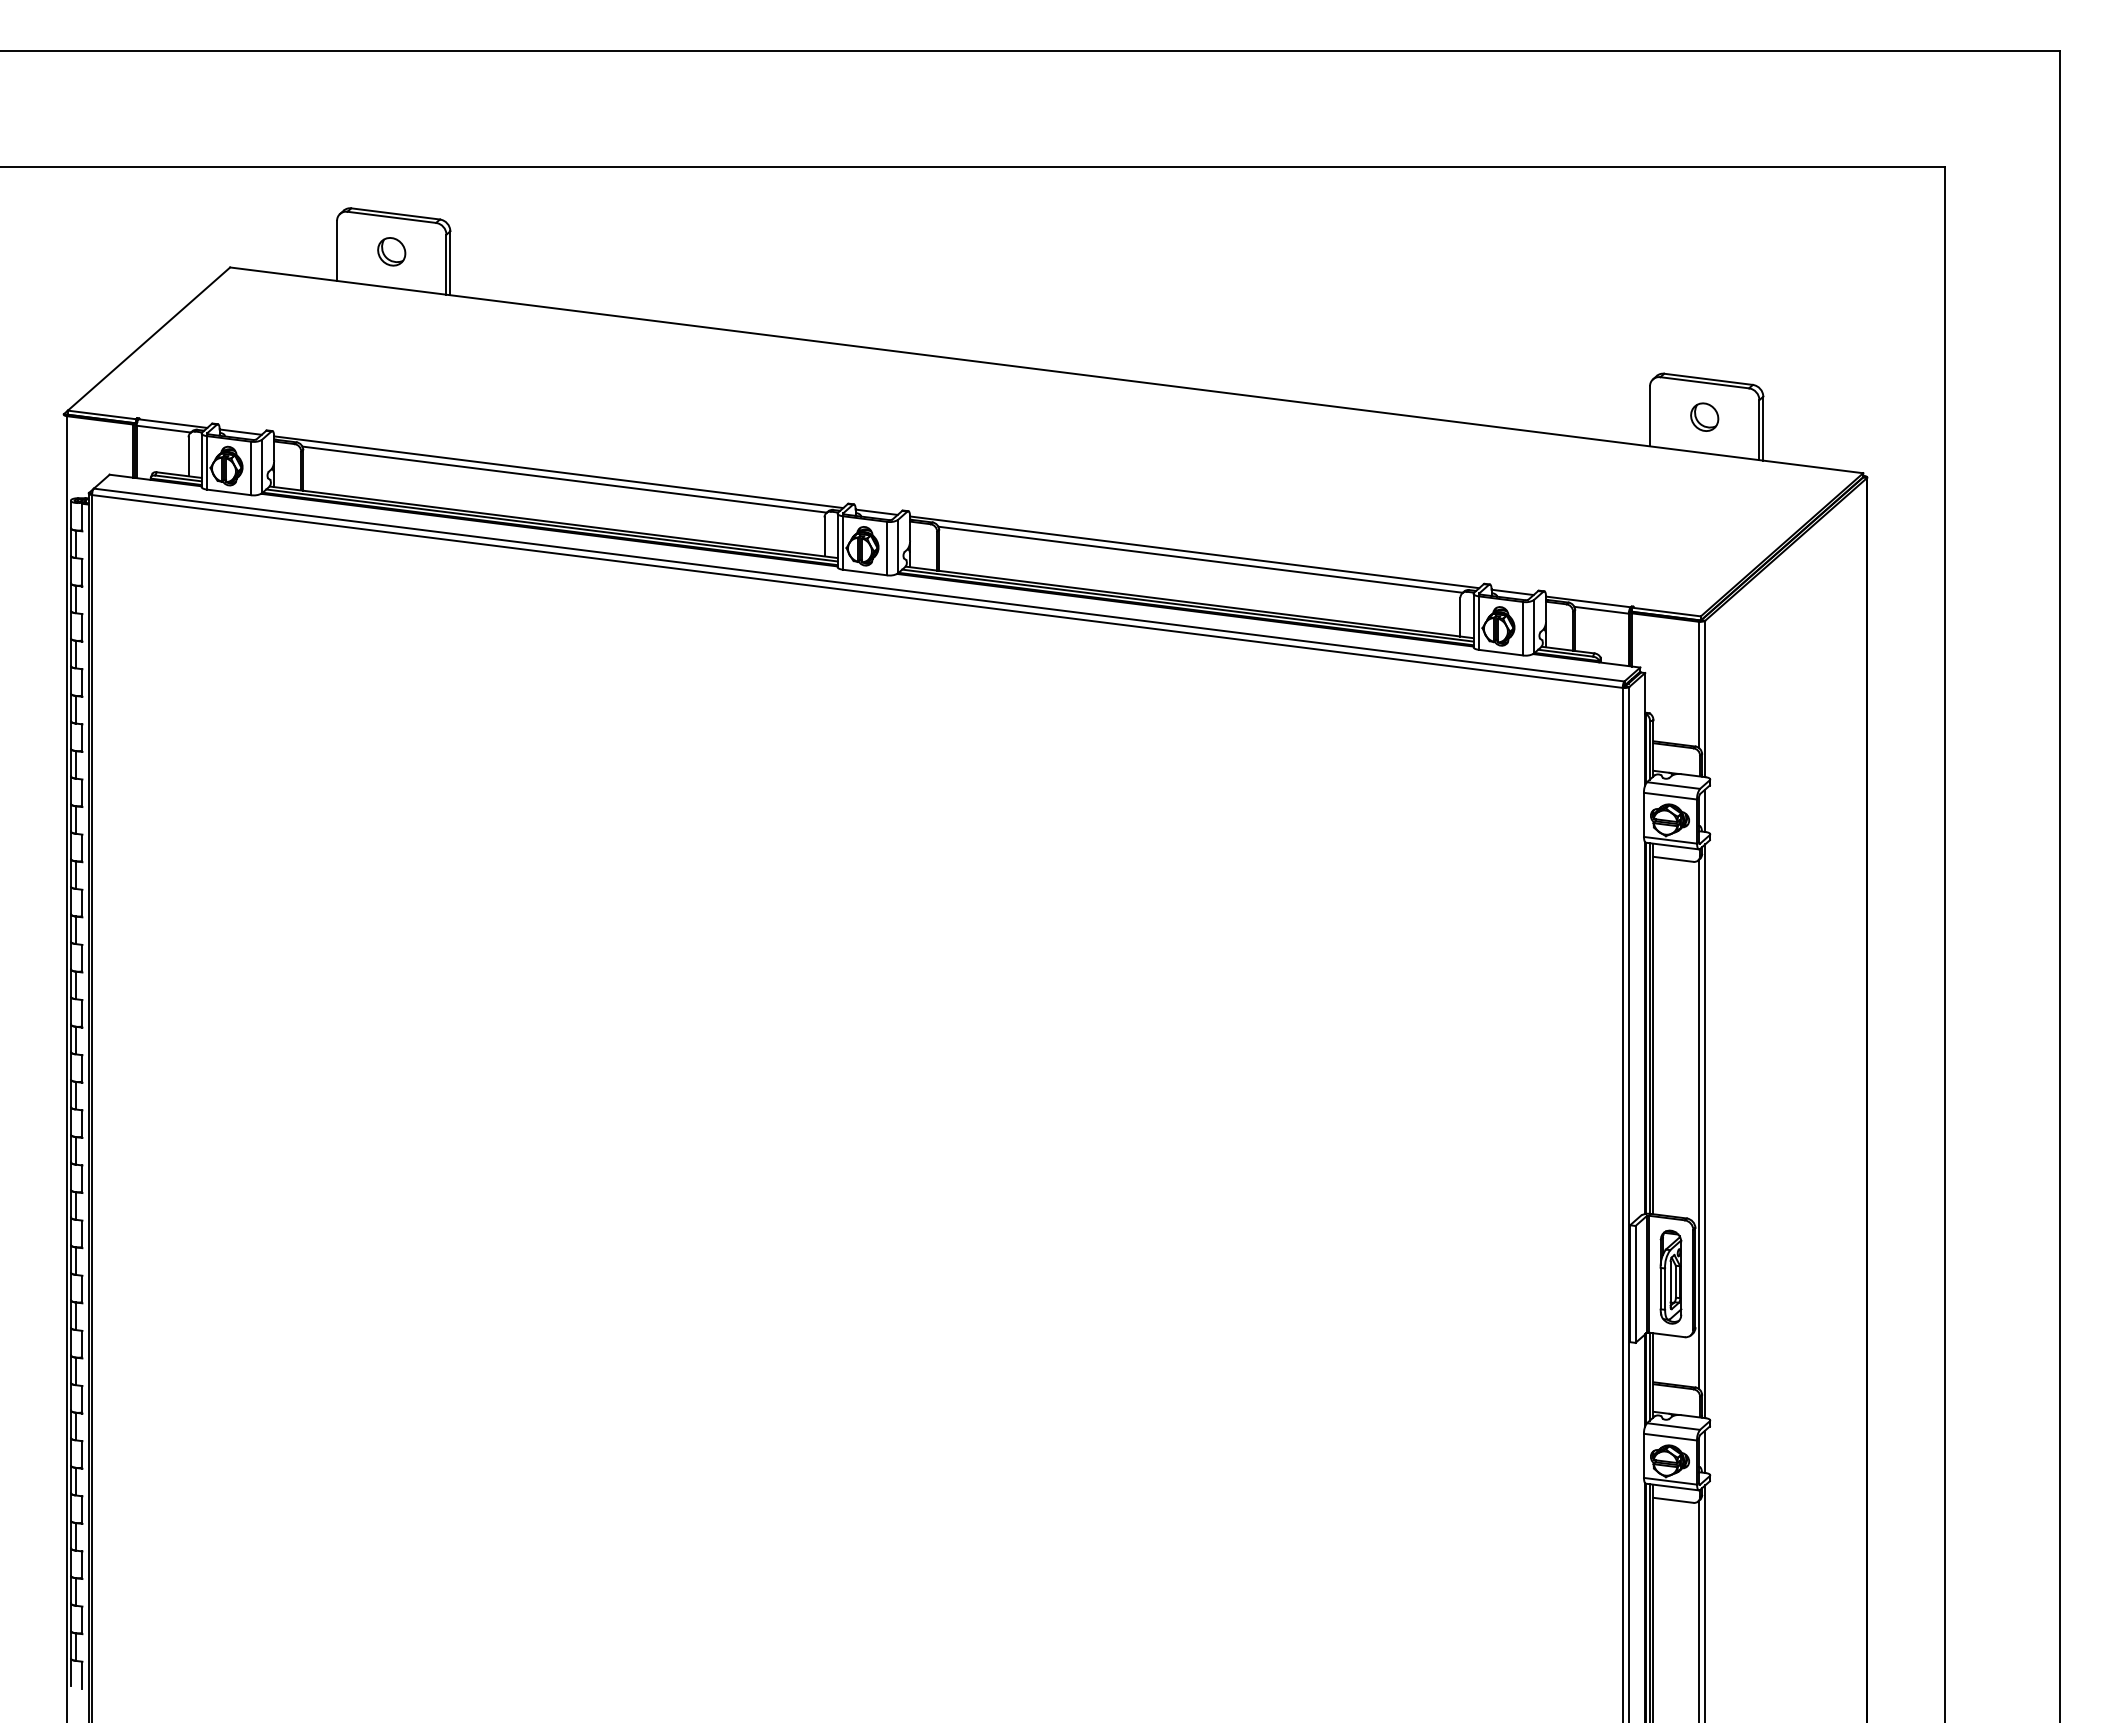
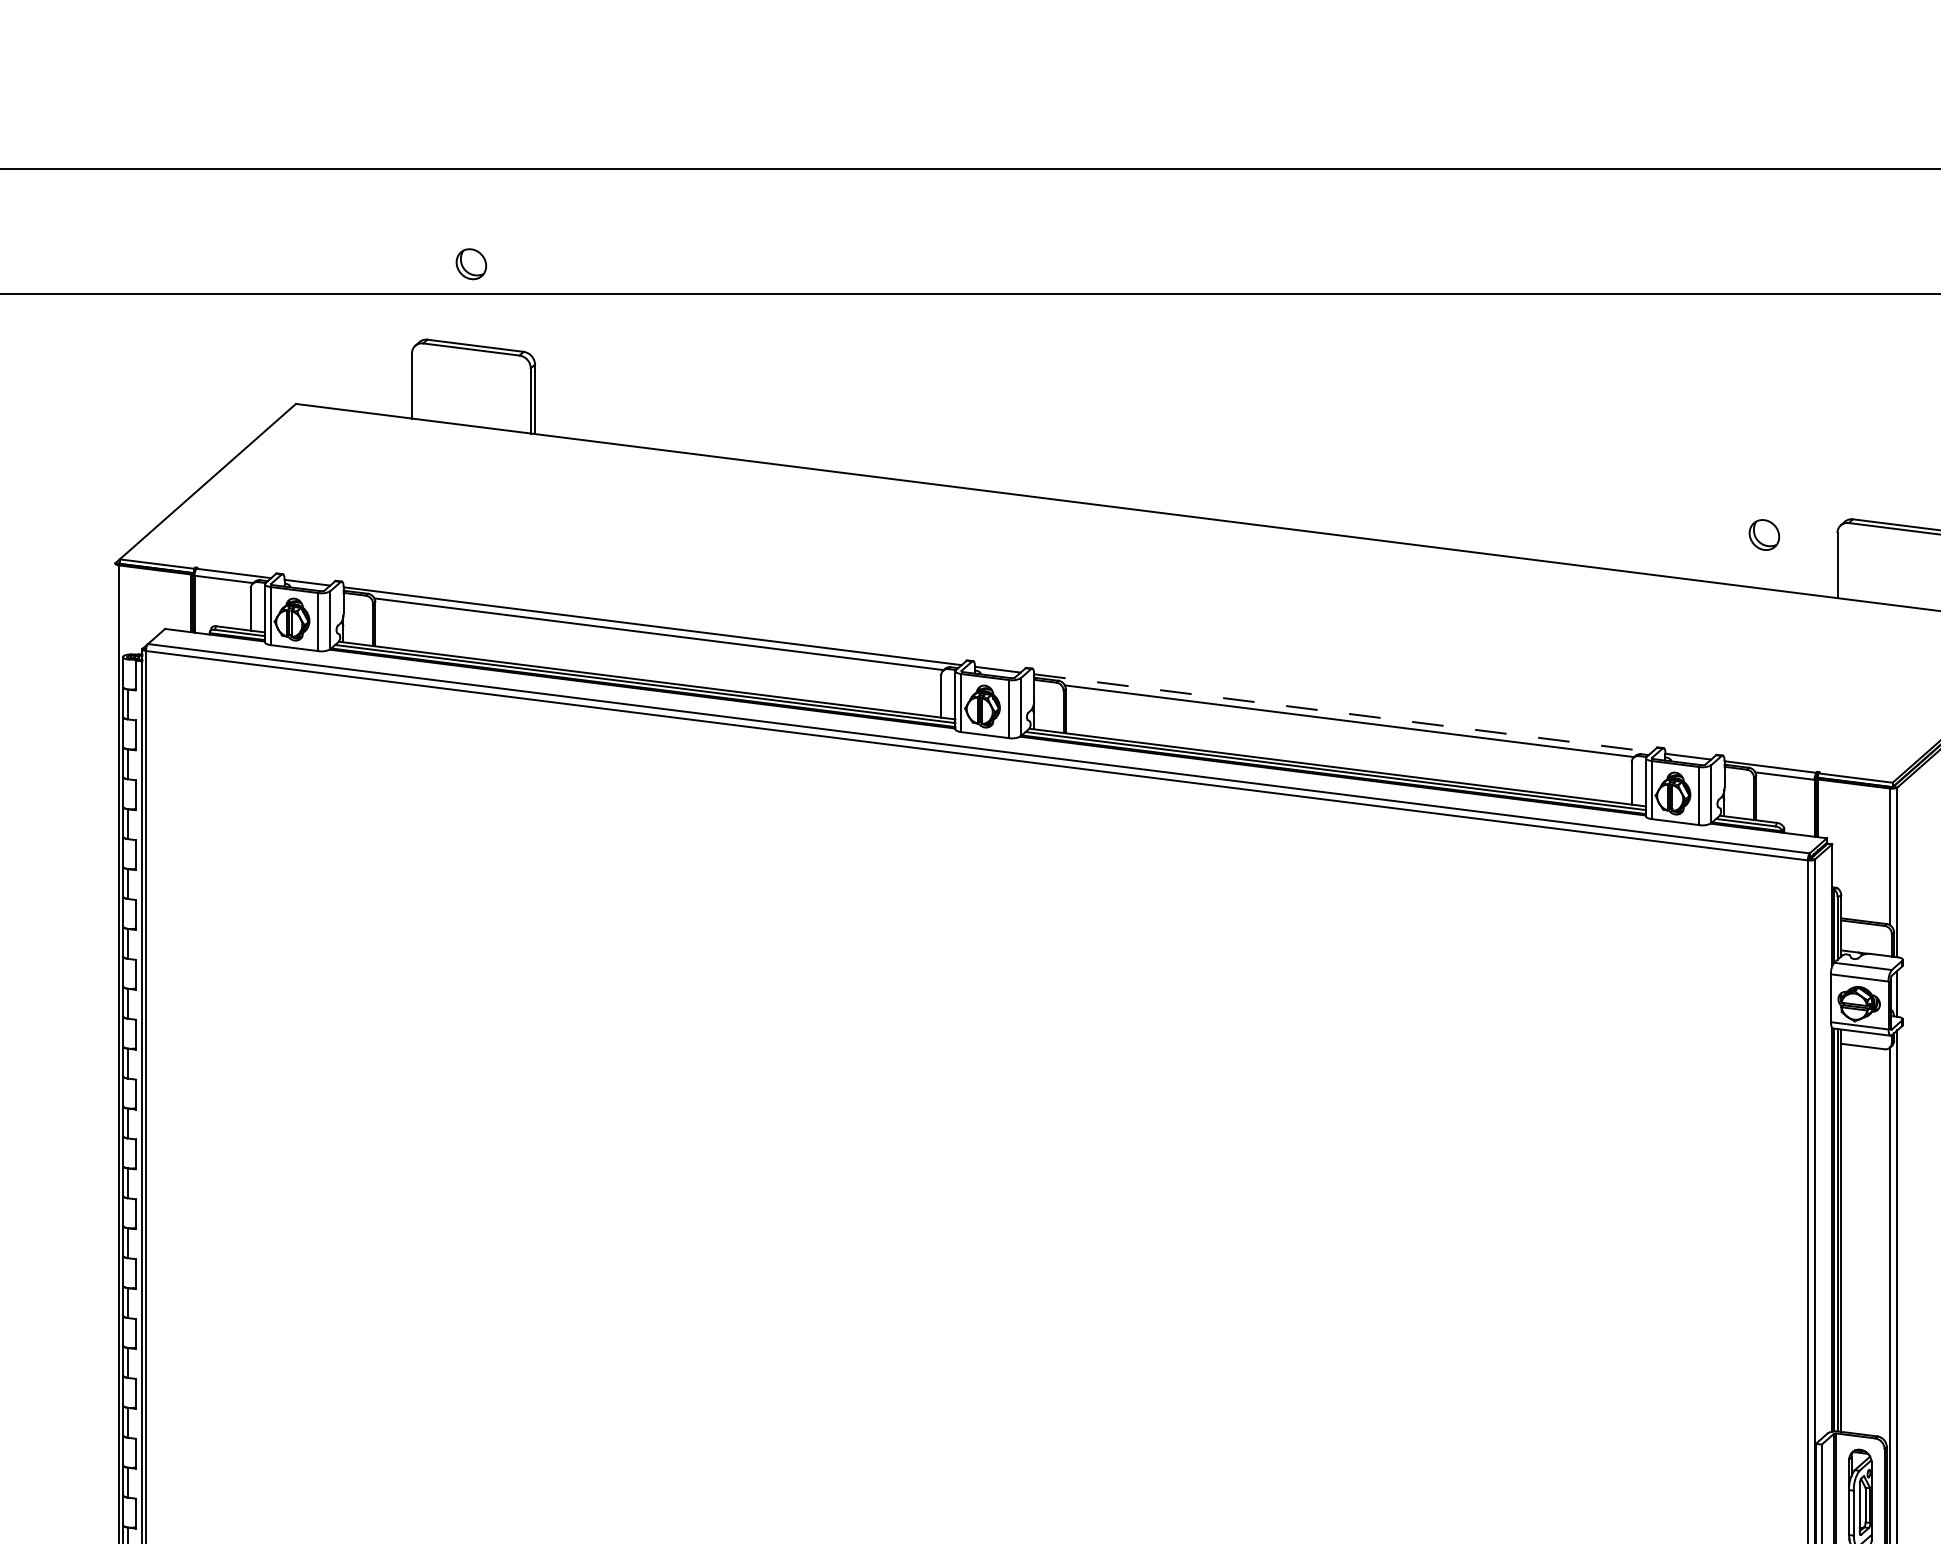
part: (391, 251) -> (471, 263), moved
part: (1704, 416) -> (1764, 534), moved
line: (1194, 552) -> (1342, 713), solid -> dashed

